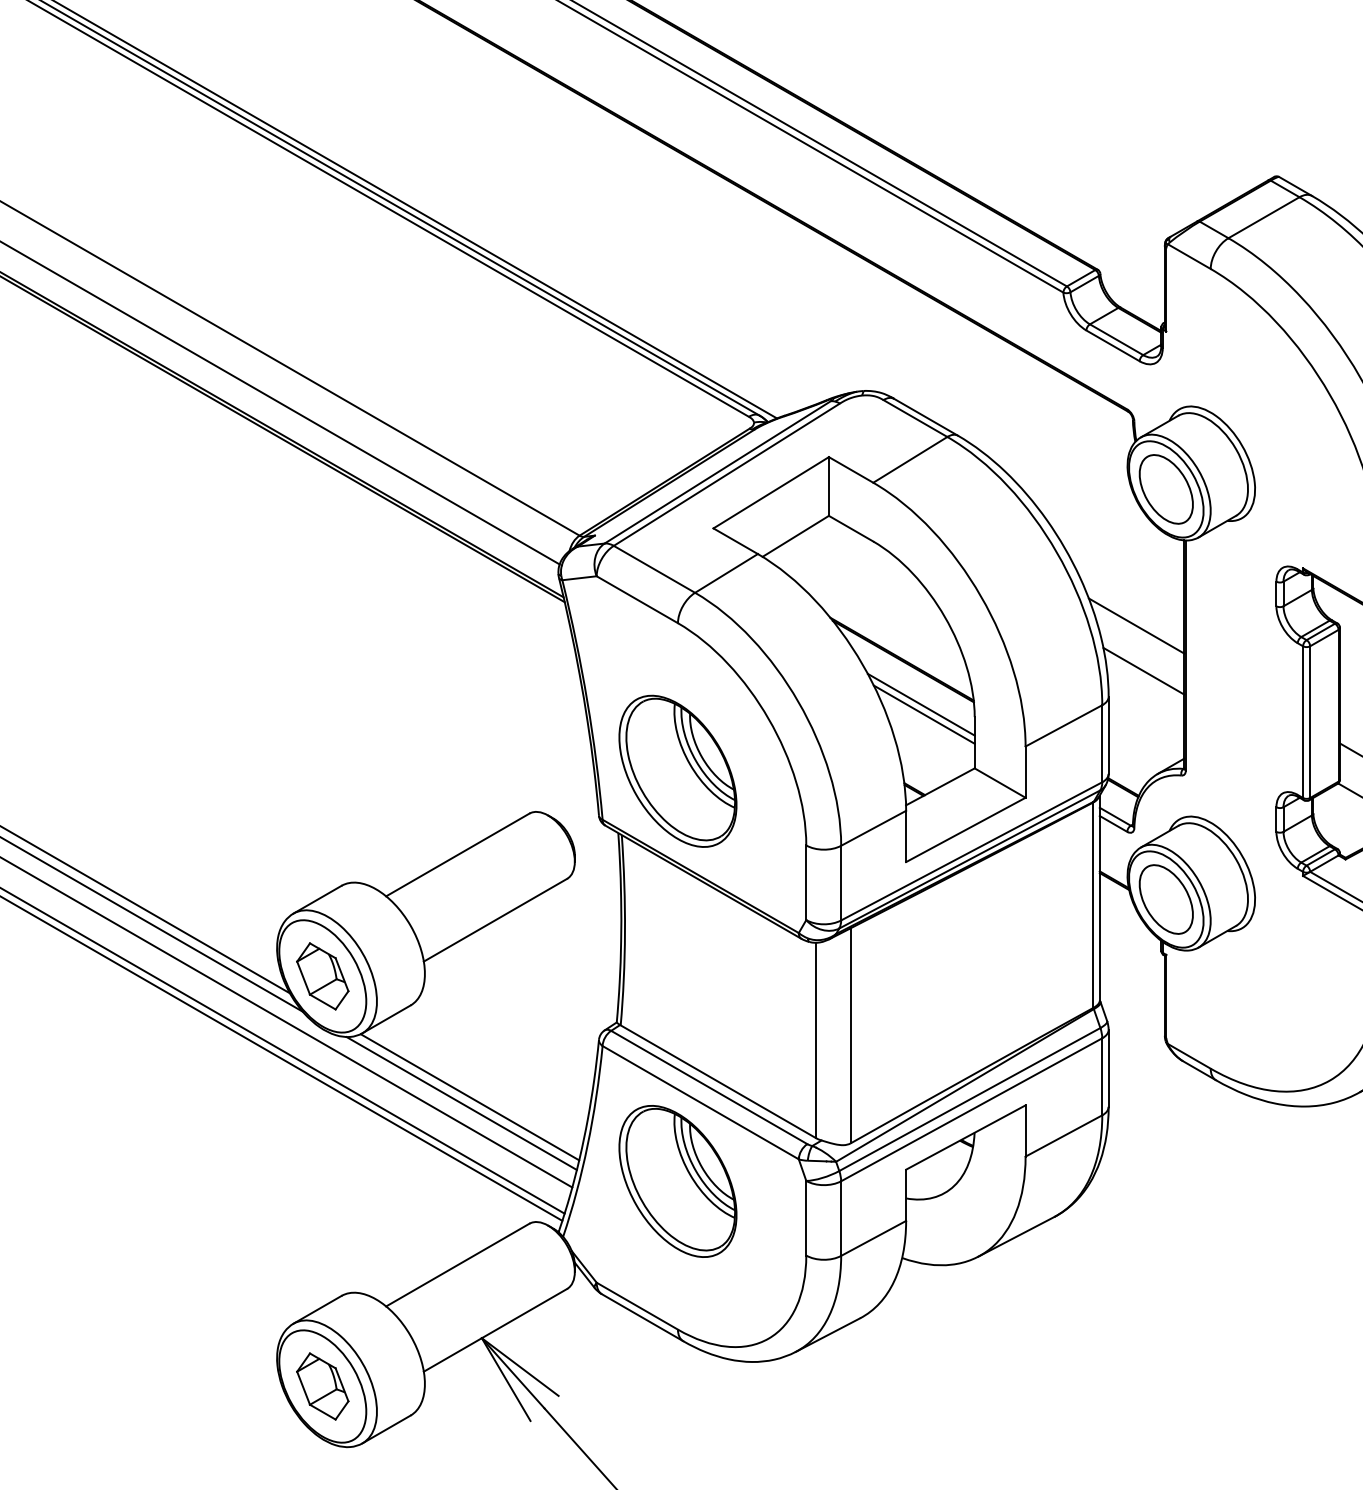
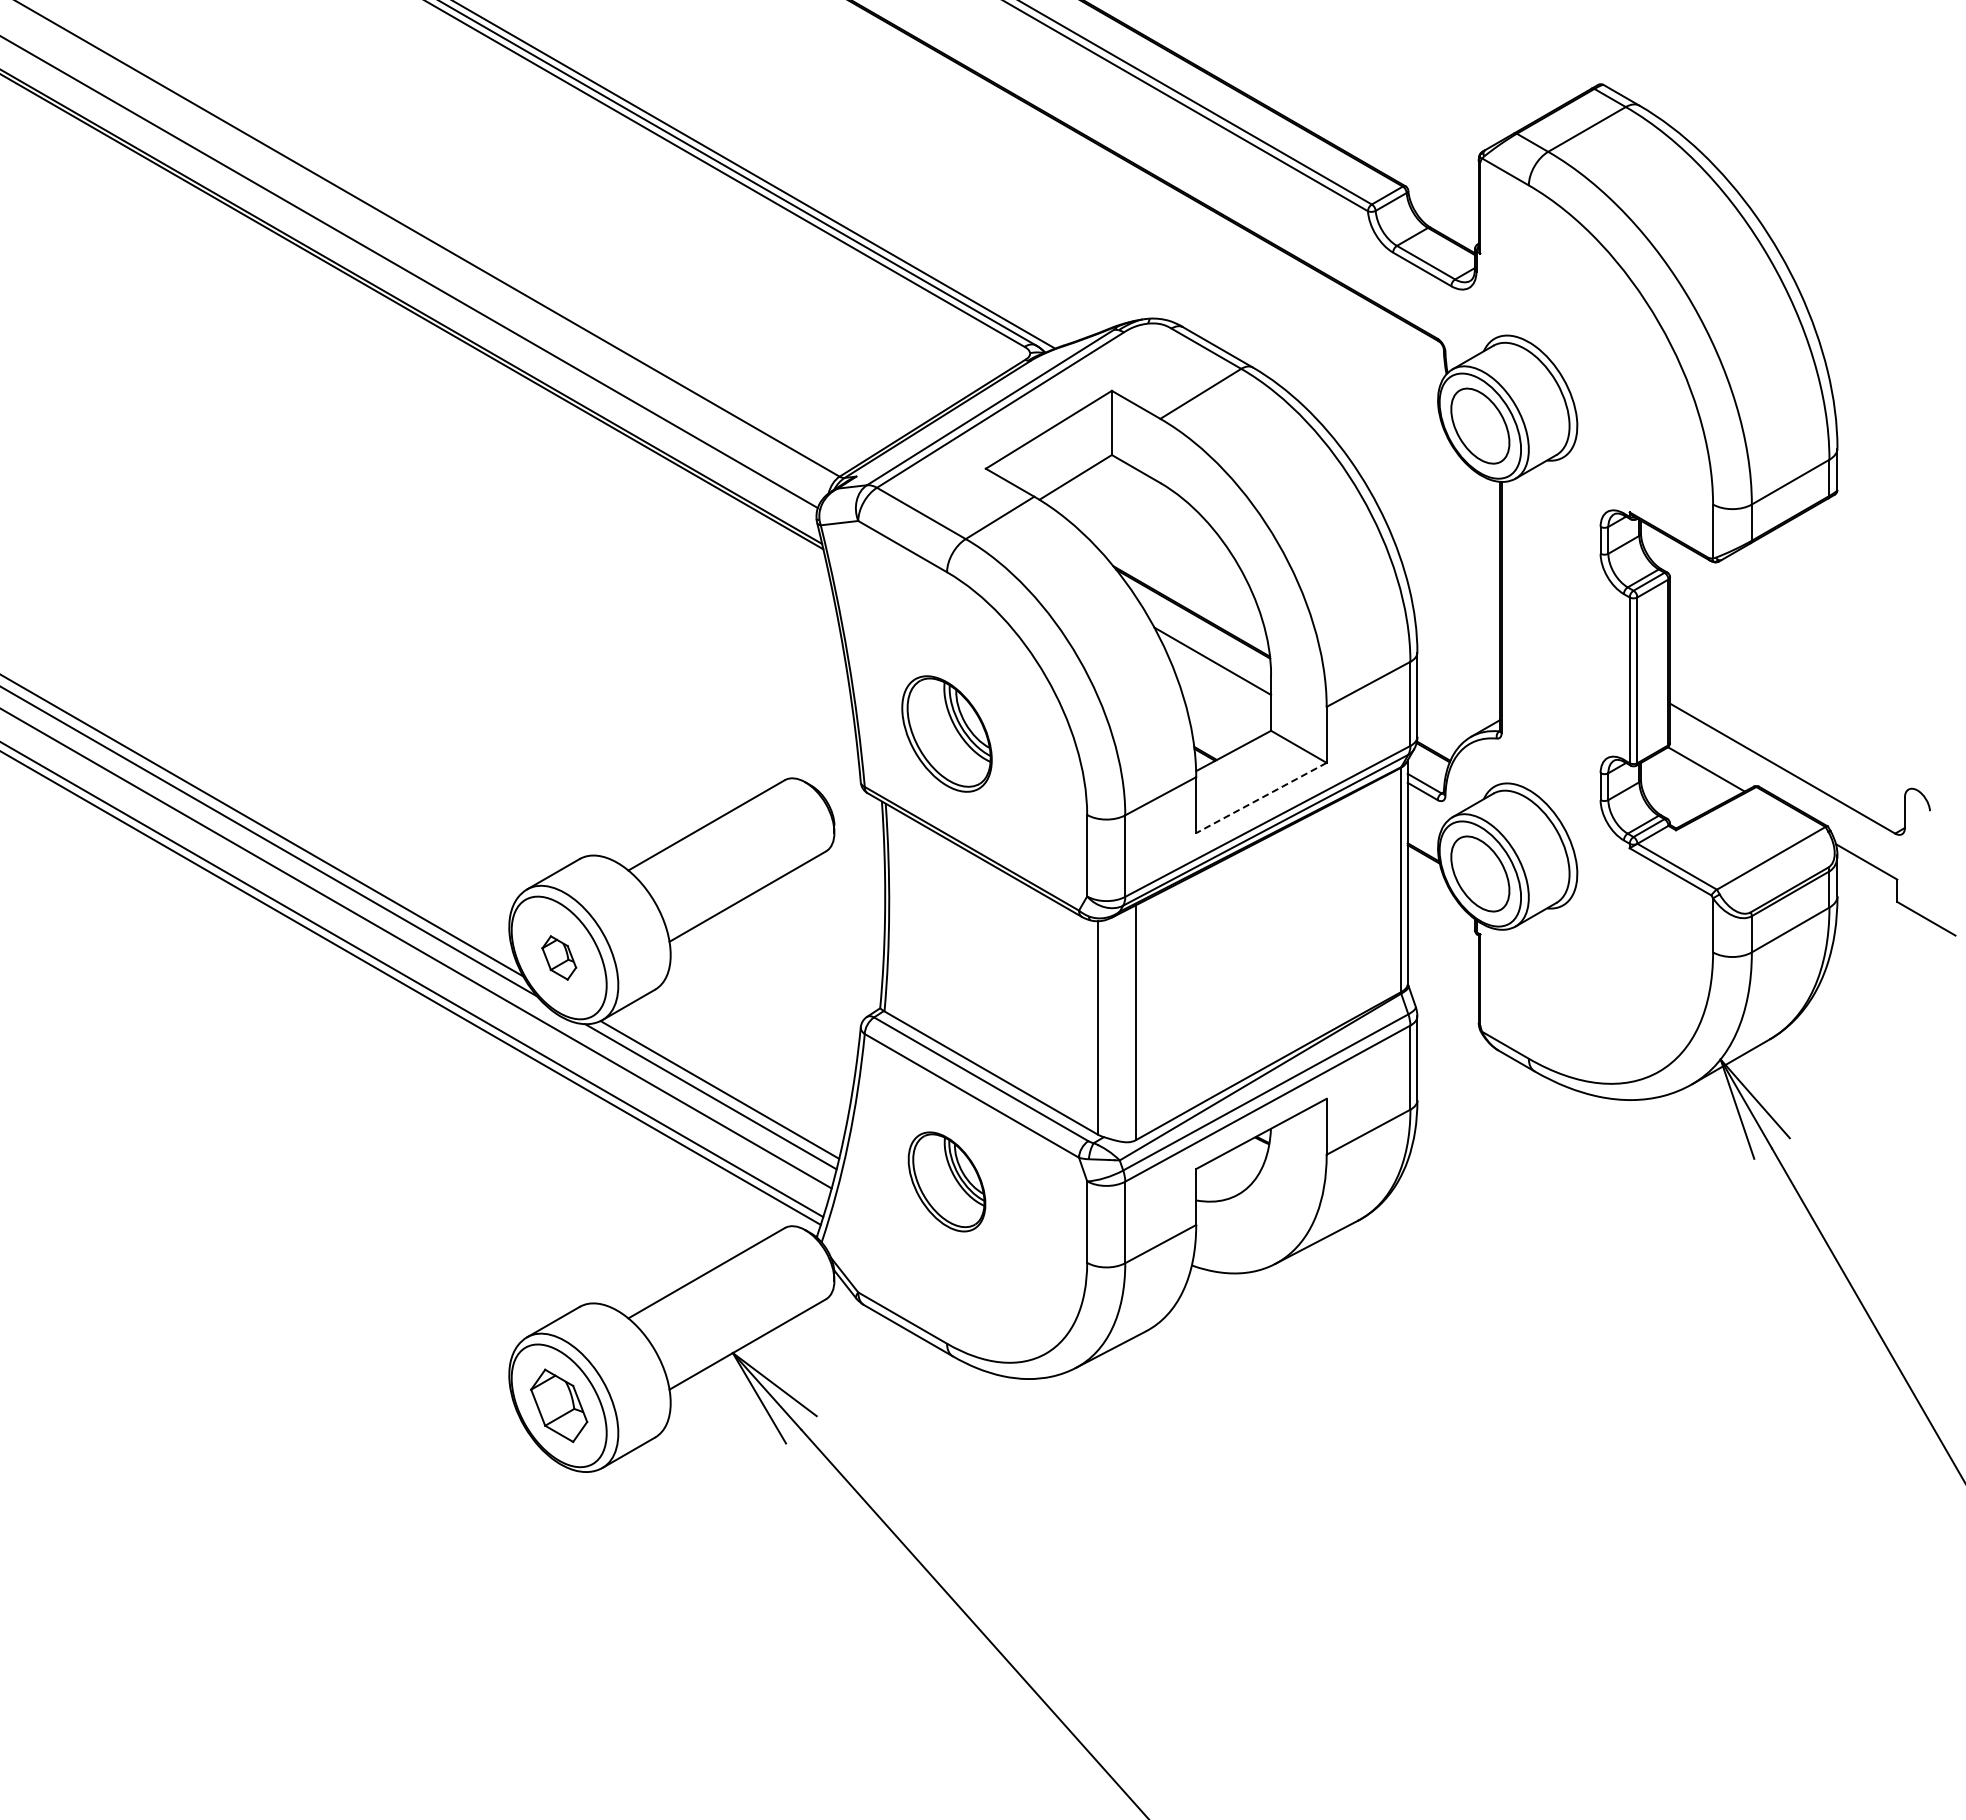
line: (1136, 626) -> (1447, 575), removed
line: (1143, 671) -> (1455, 624), removed
line: (923, 714) -> (1215, 671), removed
part: (677, 770) -> (946, 733), size x0.7
line: (965, 830) -> (1261, 798), solid -> dashed
part: (323, 975) -> (559, 957), size x0.6
part: (677, 1181) -> (946, 1181), size x0.6

